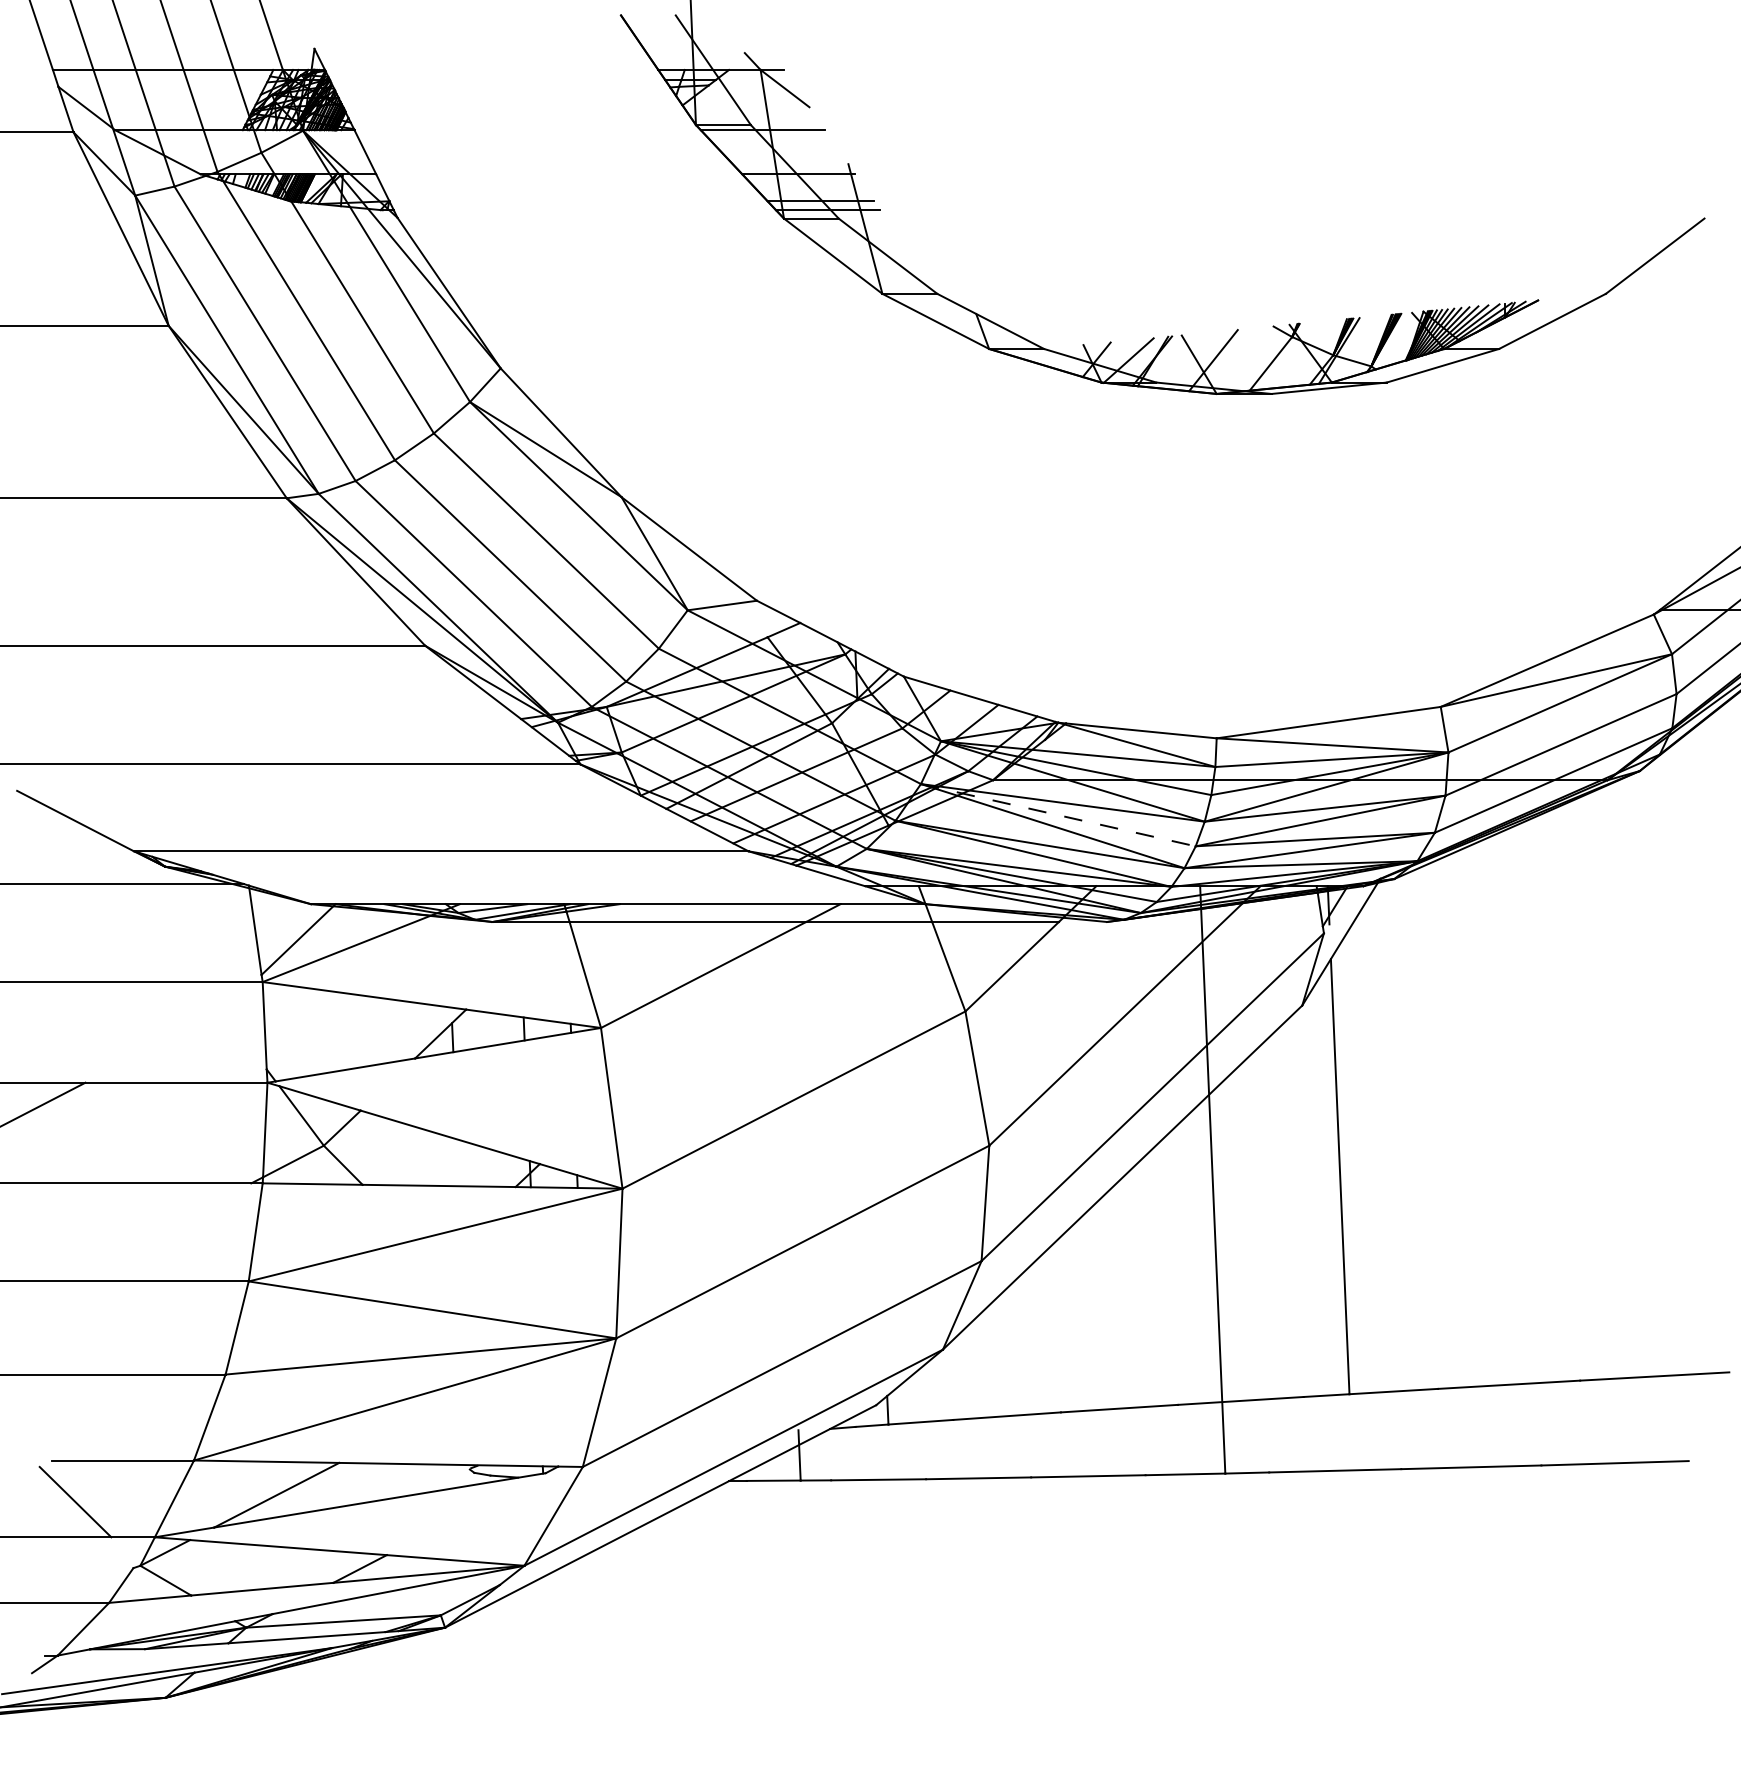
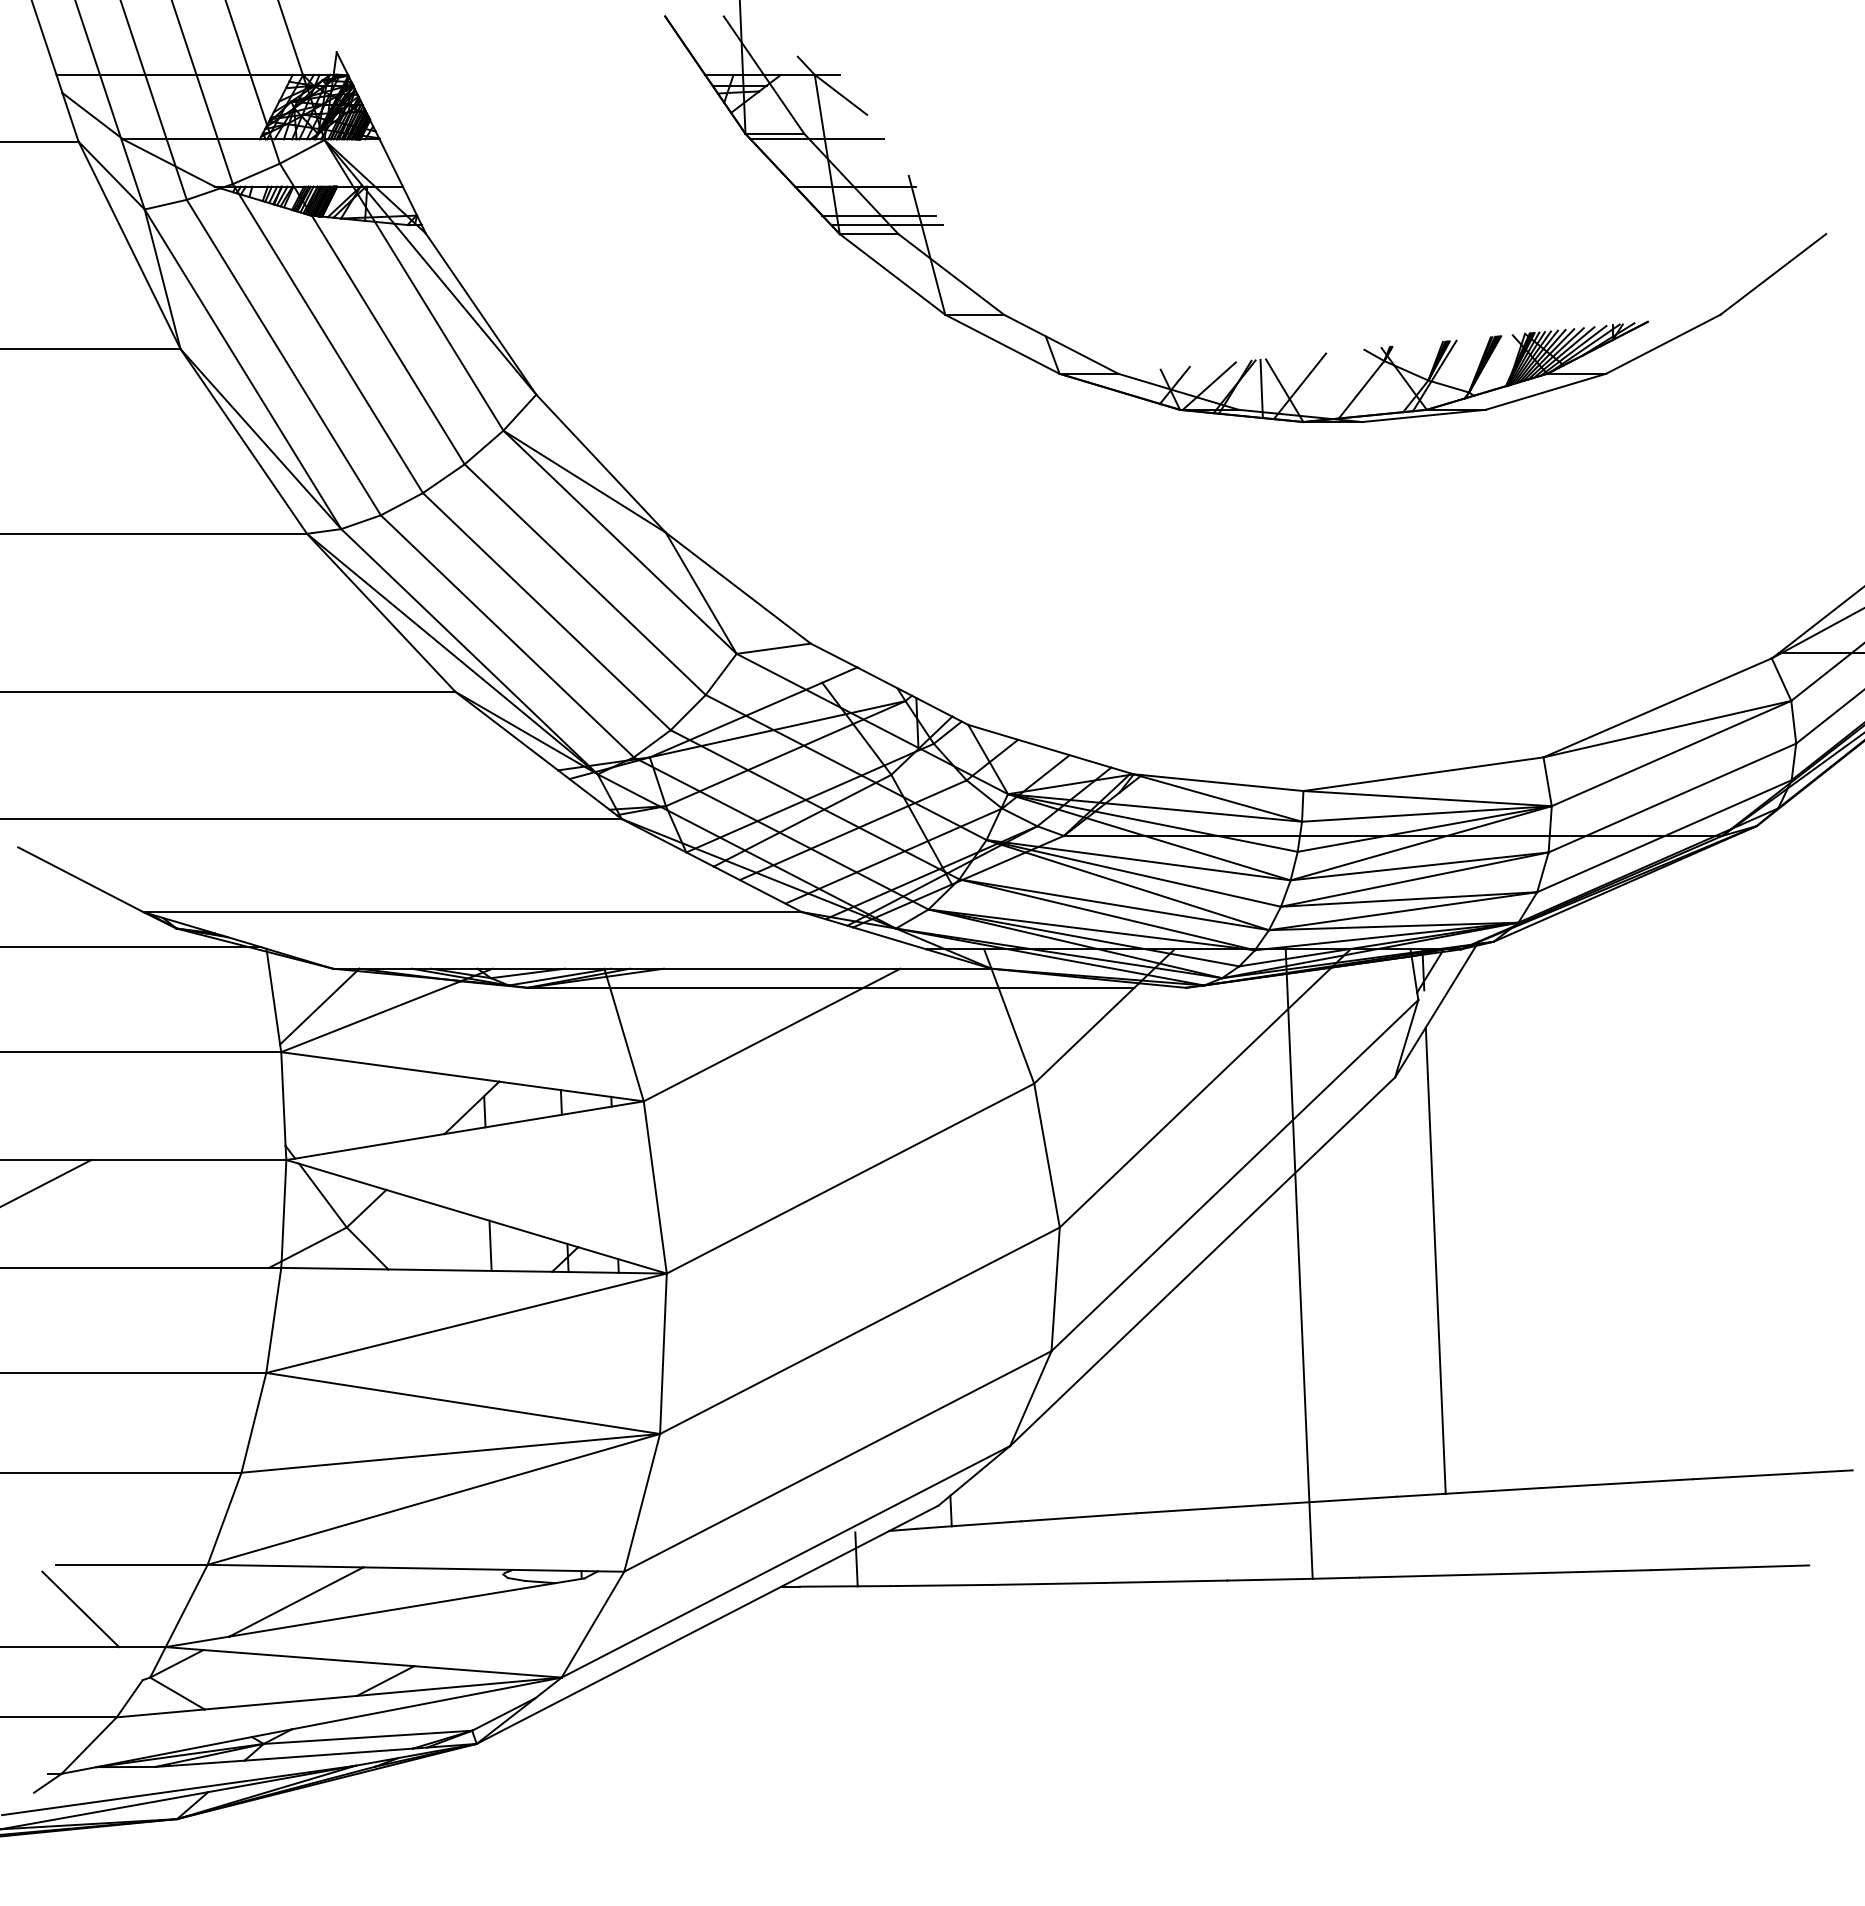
line: (1177, 362) -> (1261, 388), added
line: (1058, 815) -> (1133, 873), dashed -> solid
line: (457, 1162) -> (490, 1245), added

